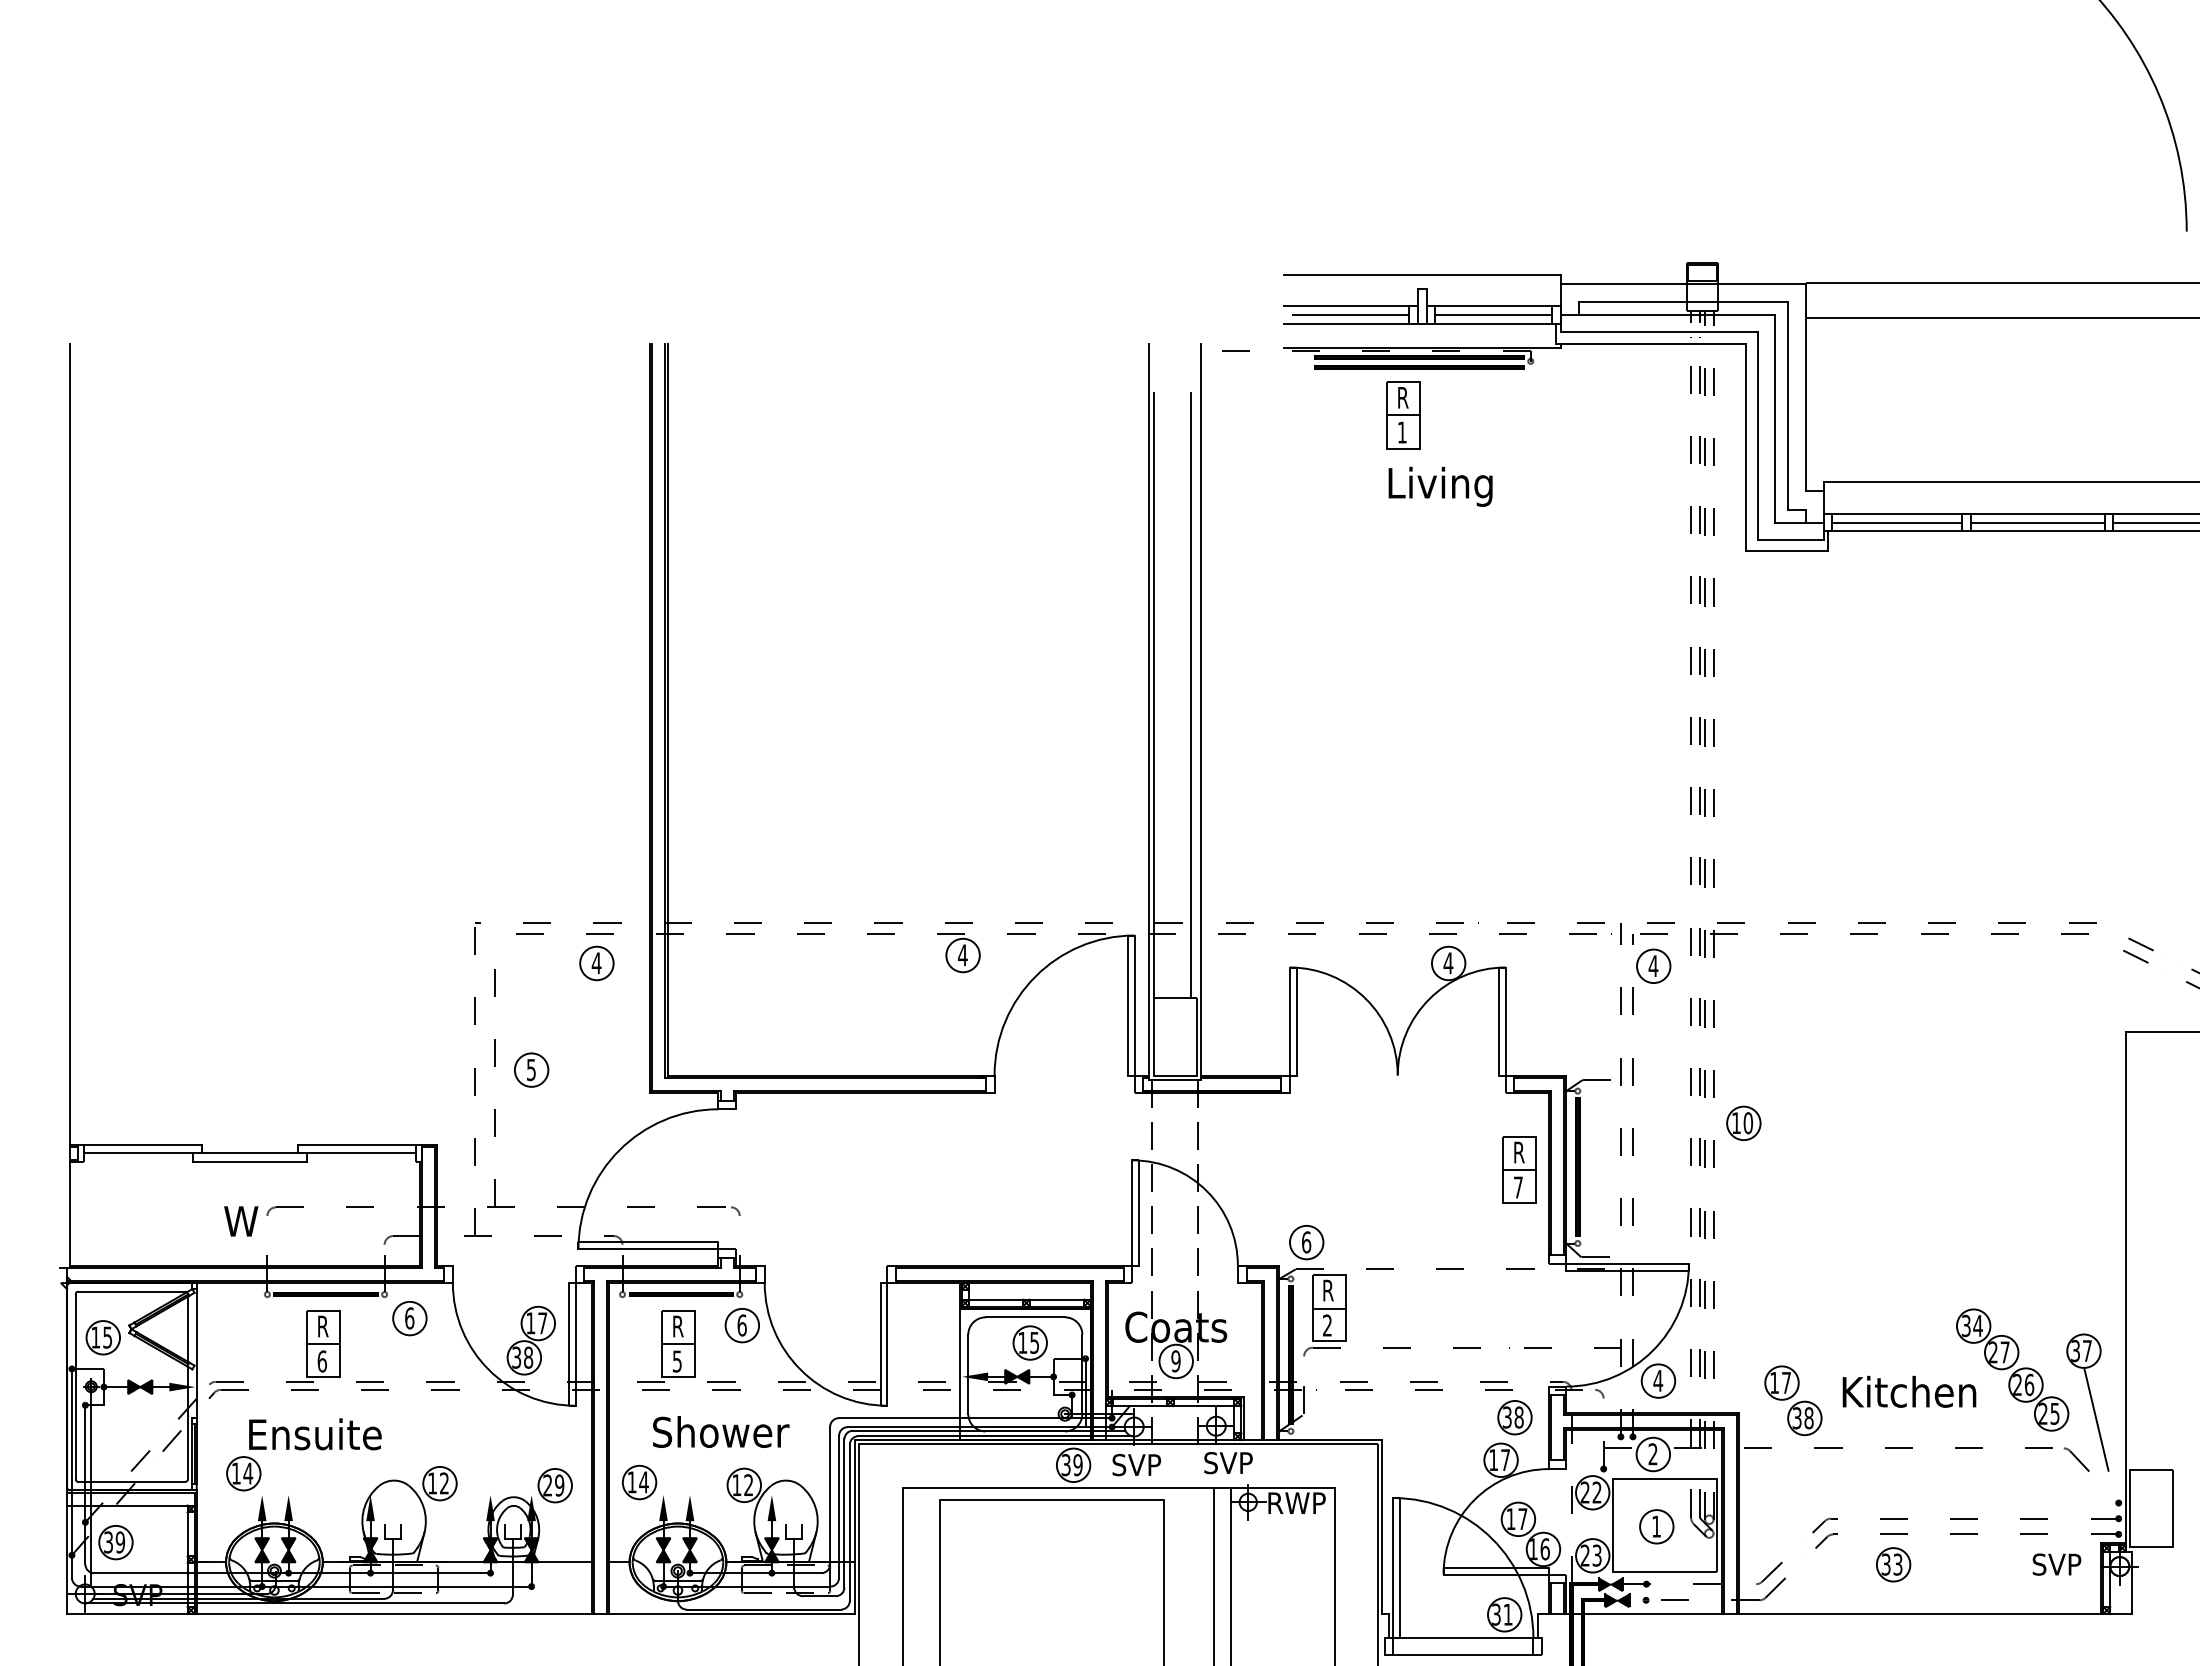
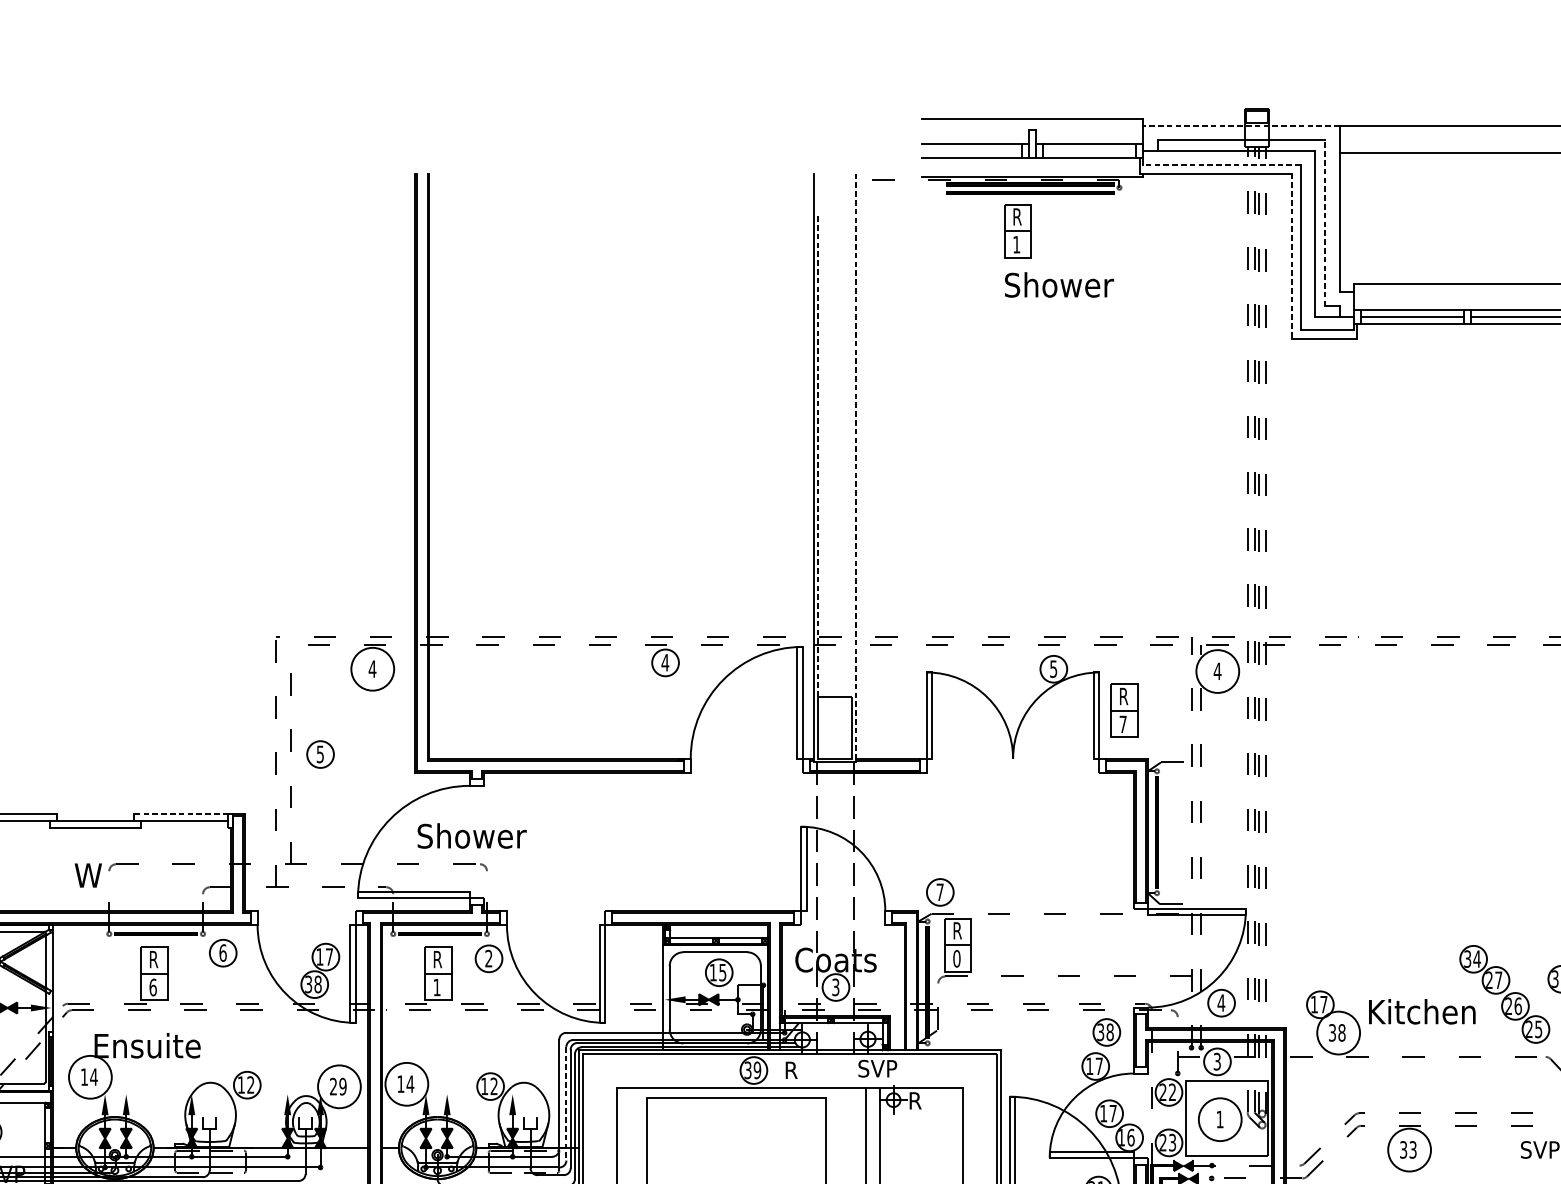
line: (1683, 284) -> (1241, 126), solid -> dashed
line: (1350, 315) -> (975, 151), removed
line: (1493, 315) -> (1089, 151), removed
line: (1659, 332) -> (1222, 164), solid -> dashed
line: (1787, 405) -> (1324, 223), solid -> dashed
line: (1746, 447) -> (1291, 256), solid -> dashed
text: (1455, 486) -> (1059, 287), Living -> Shower
line: (1190, 694) -> (847, 454), removed
line: (1153, 695) -> (817, 454), solid -> dashed
line: (1201, 712) -> (856, 468), solid -> dashed
circle: (596, 963) -> (372, 669), size x1.6
text: (1448, 963) -> (1053, 669), 4 -> 5
circle: (1653, 966) -> (1217, 671), size x1.6
part: (1743, 1122) -> (1289, 796), removed
line: (356, 1144) -> (180, 814), solid -> dashed
part: (1519, 1169) -> (1124, 710), moved
text: (1306, 1242) -> (940, 892), 6 -> 7
text: (741, 1325) -> (488, 958), 6 -> 2
text: (1327, 1325) -> (956, 958), 2 -> 0
text: (677, 1361) -> (437, 987), 5 -> 1
text: (1175, 1361) -> (835, 987), 9 -> 3
circle: (1804, 1418) -> (1338, 1033), size x1.6
text: (721, 1431) -> (472, 835), moved
text: (1652, 1454) -> (1216, 1061), 2 -> 3
text: (1136, 1465) -> (804, 1070), SVP -> R
circle: (243, 1473) -> (90, 1077), size x1.6
circle: (639, 1482) -> (406, 1084), size x1.6
circle: (554, 1485) -> (338, 1086), size x1.6
text: (1305, 1502) -> (939, 1100), RWP -> R
line: (839, 1507) -> (566, 1104), solid -> dashed
circle: (1656, 1526) -> (1220, 1119), size x1.6
circle: (1893, 1564) -> (1409, 1149), size x1.6

